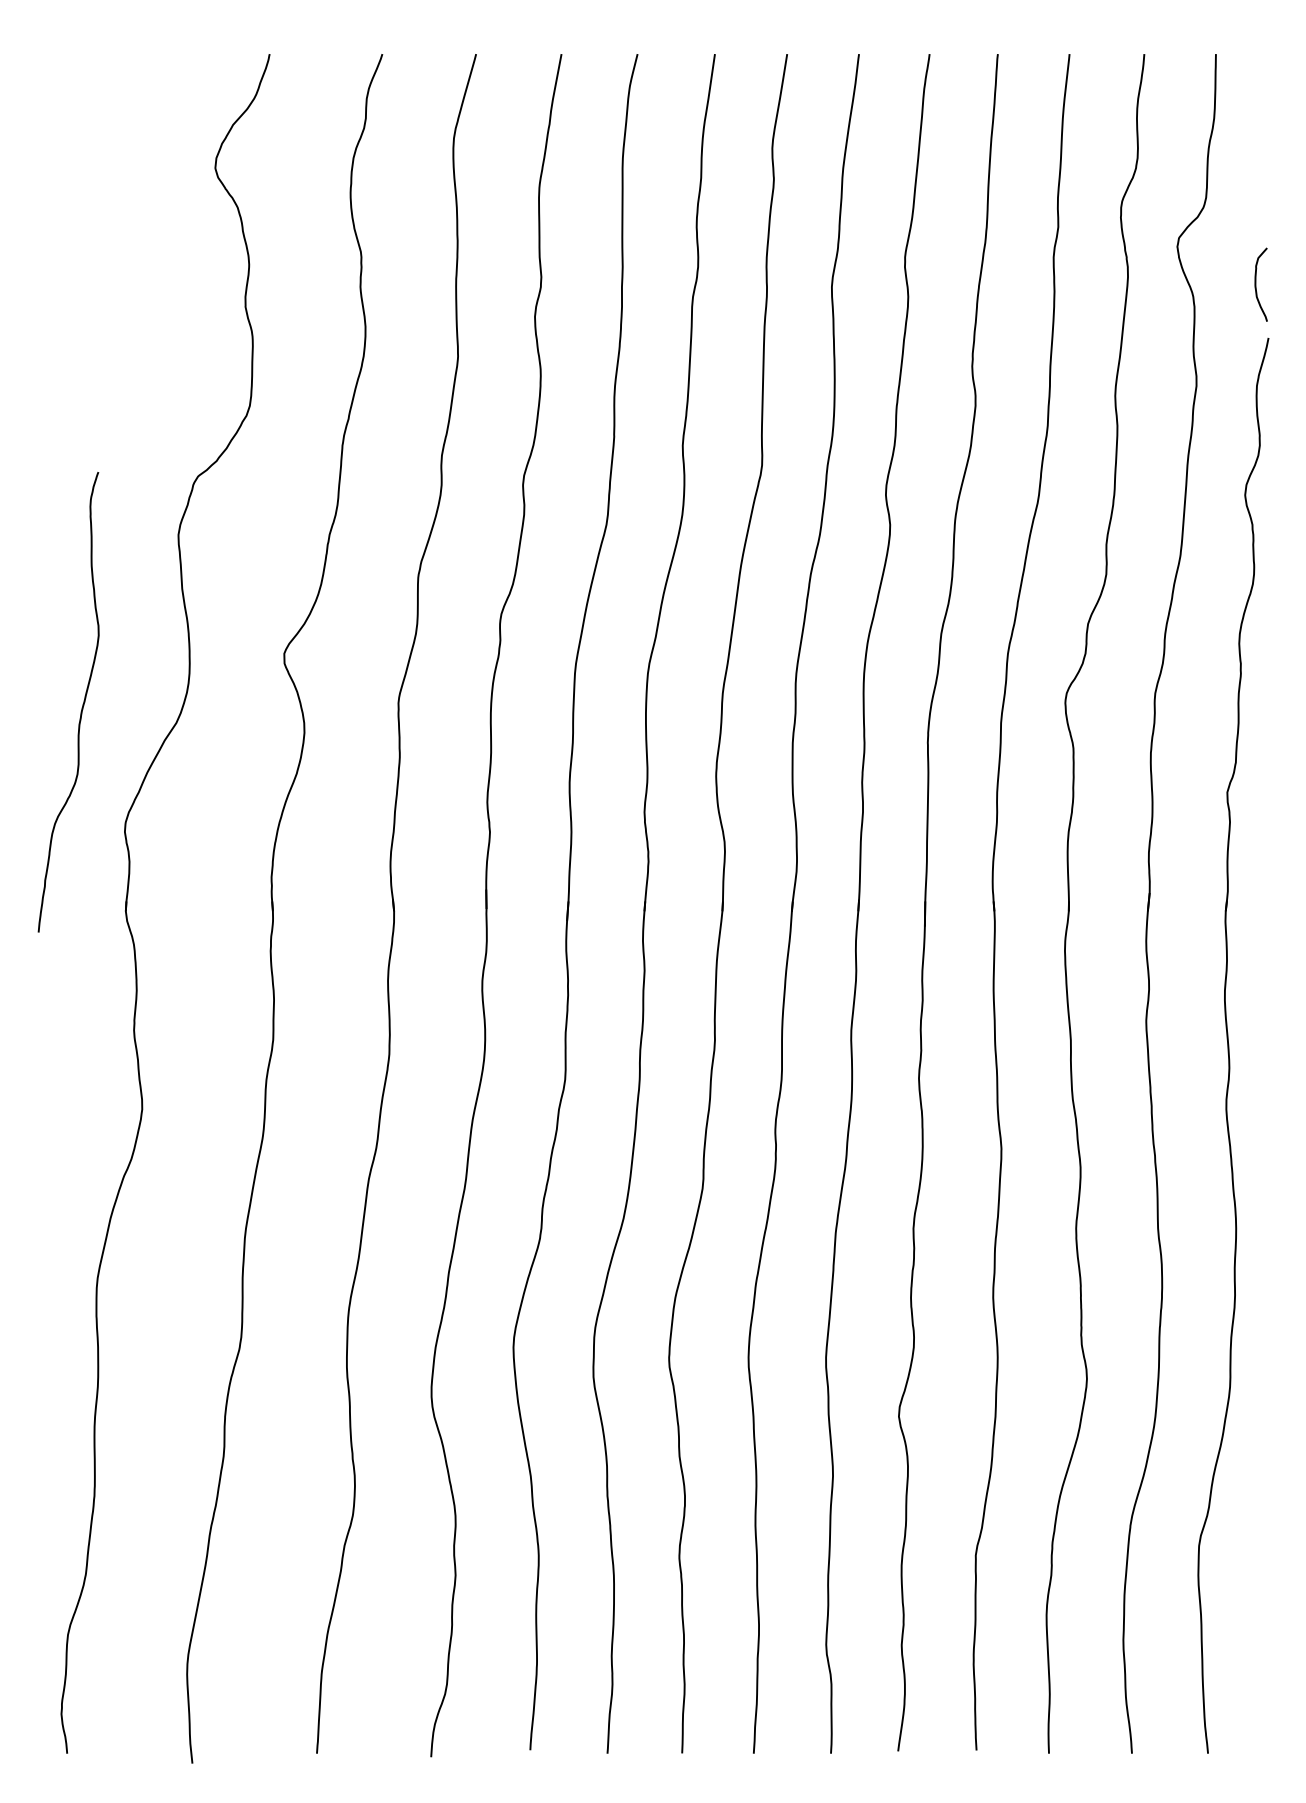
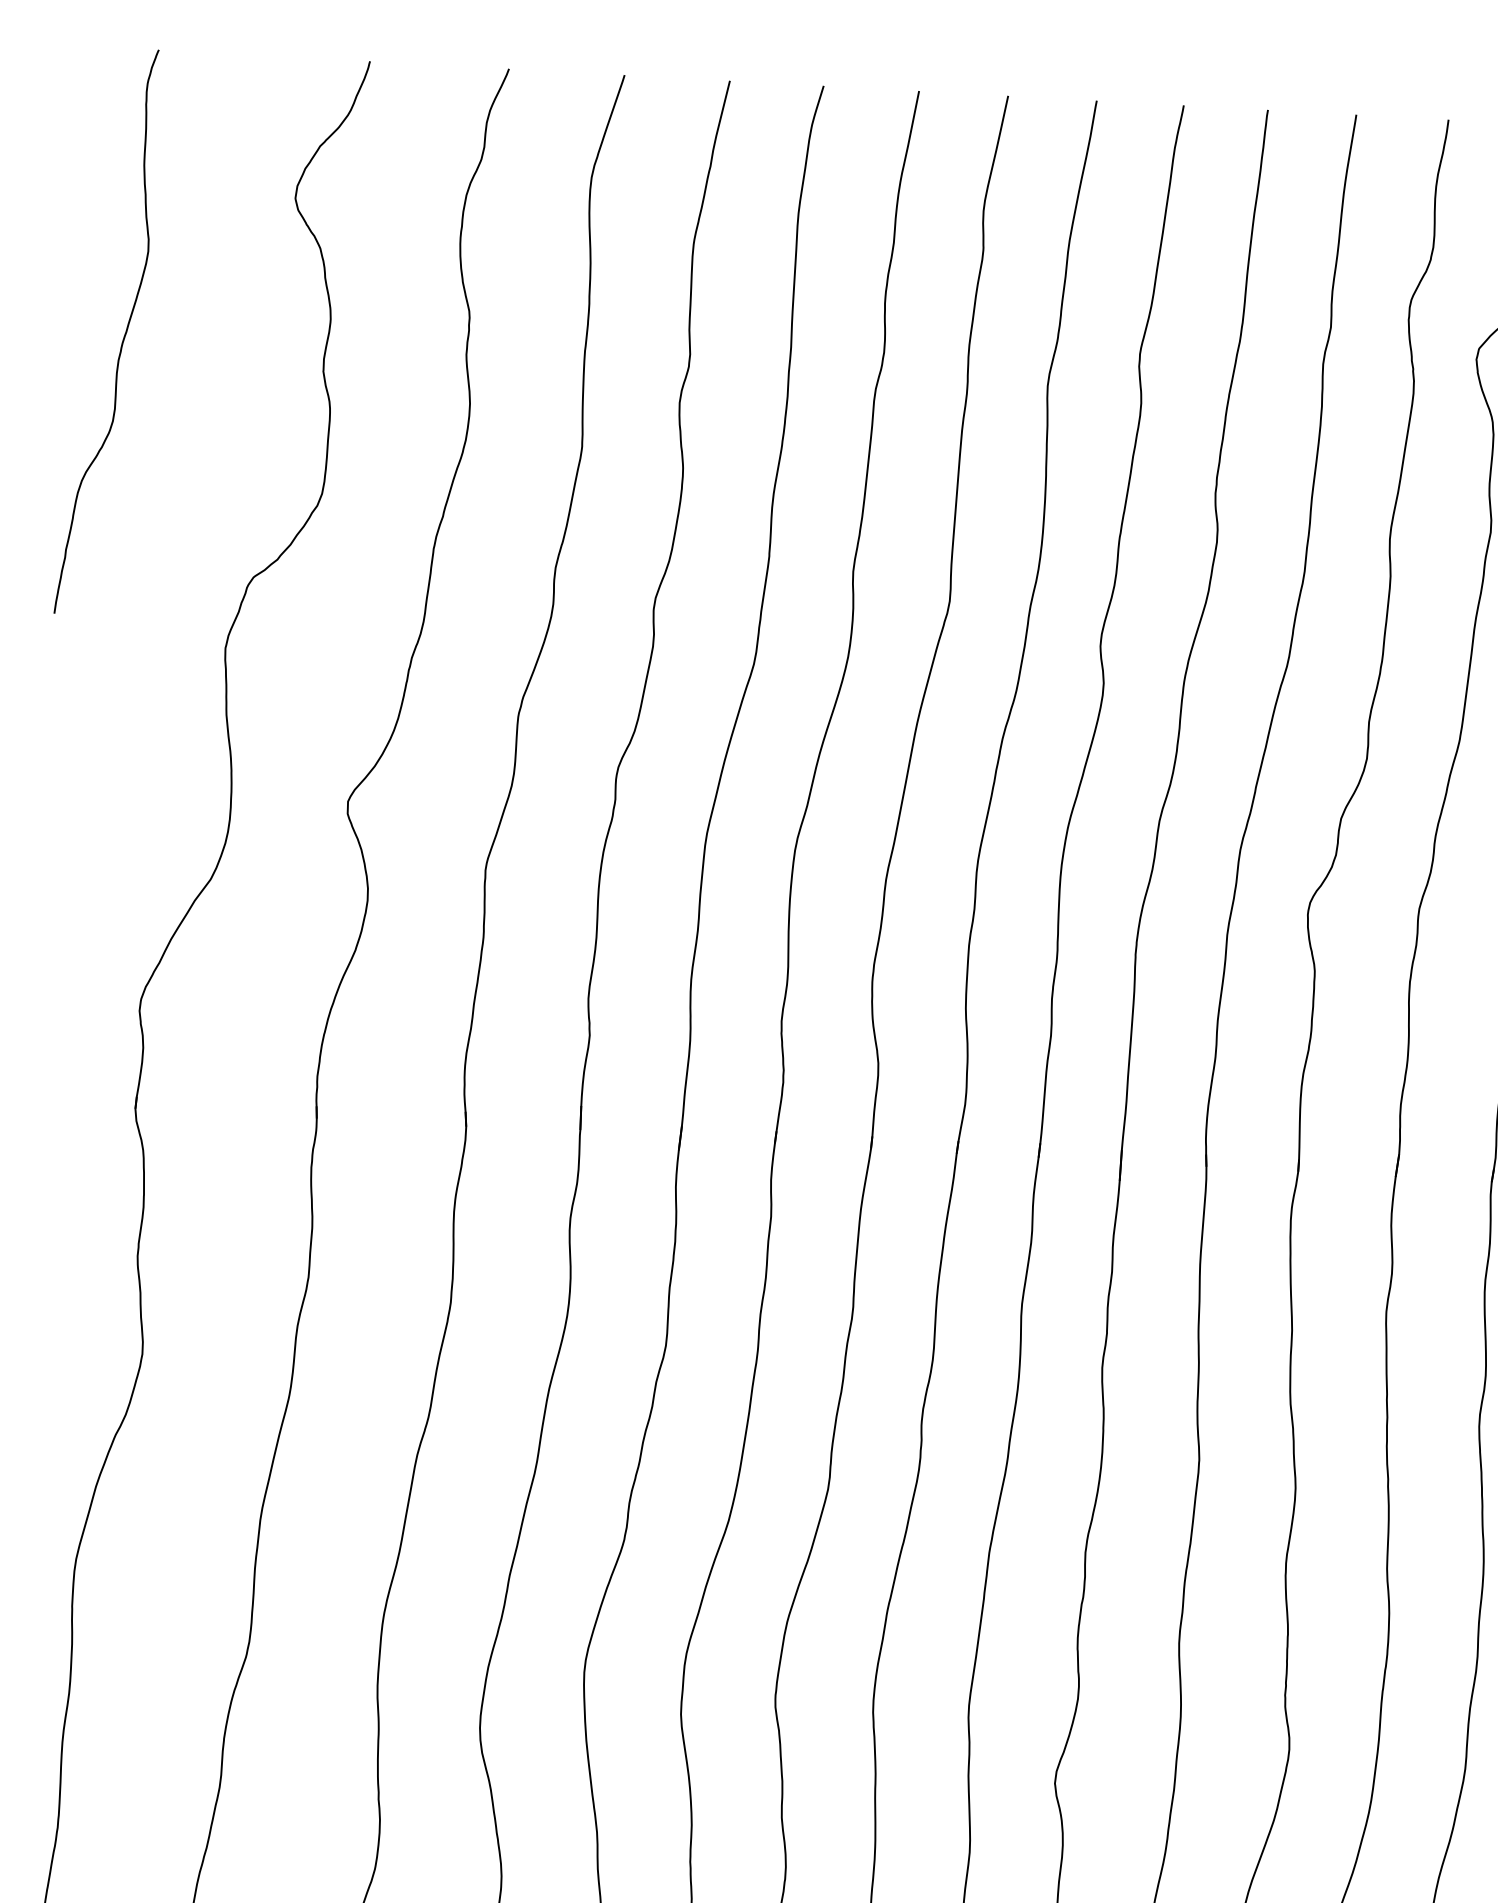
curve: (81, 707) -> (122, 339), moved

